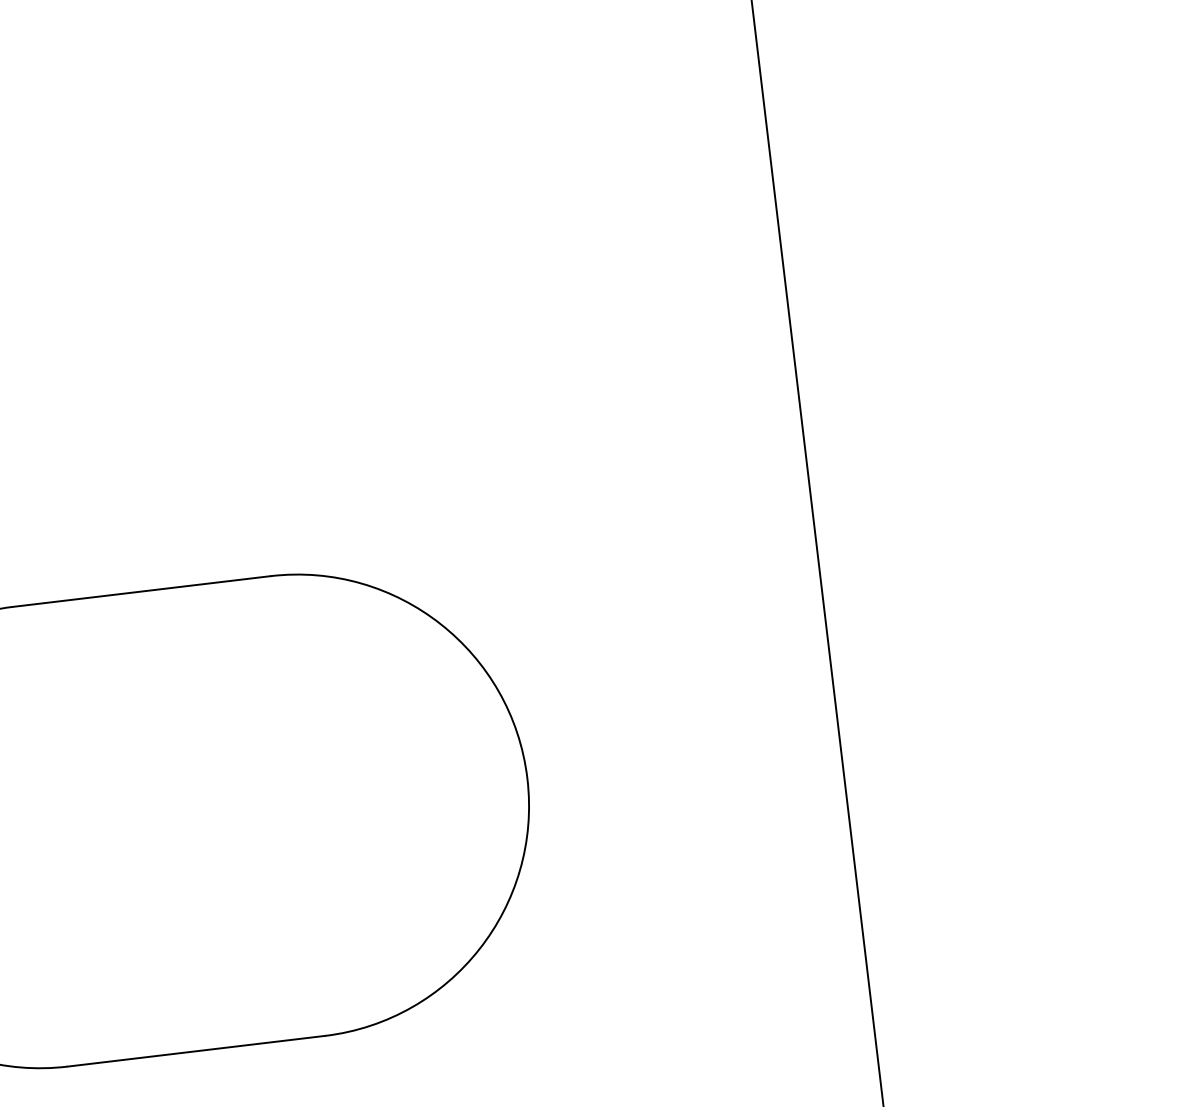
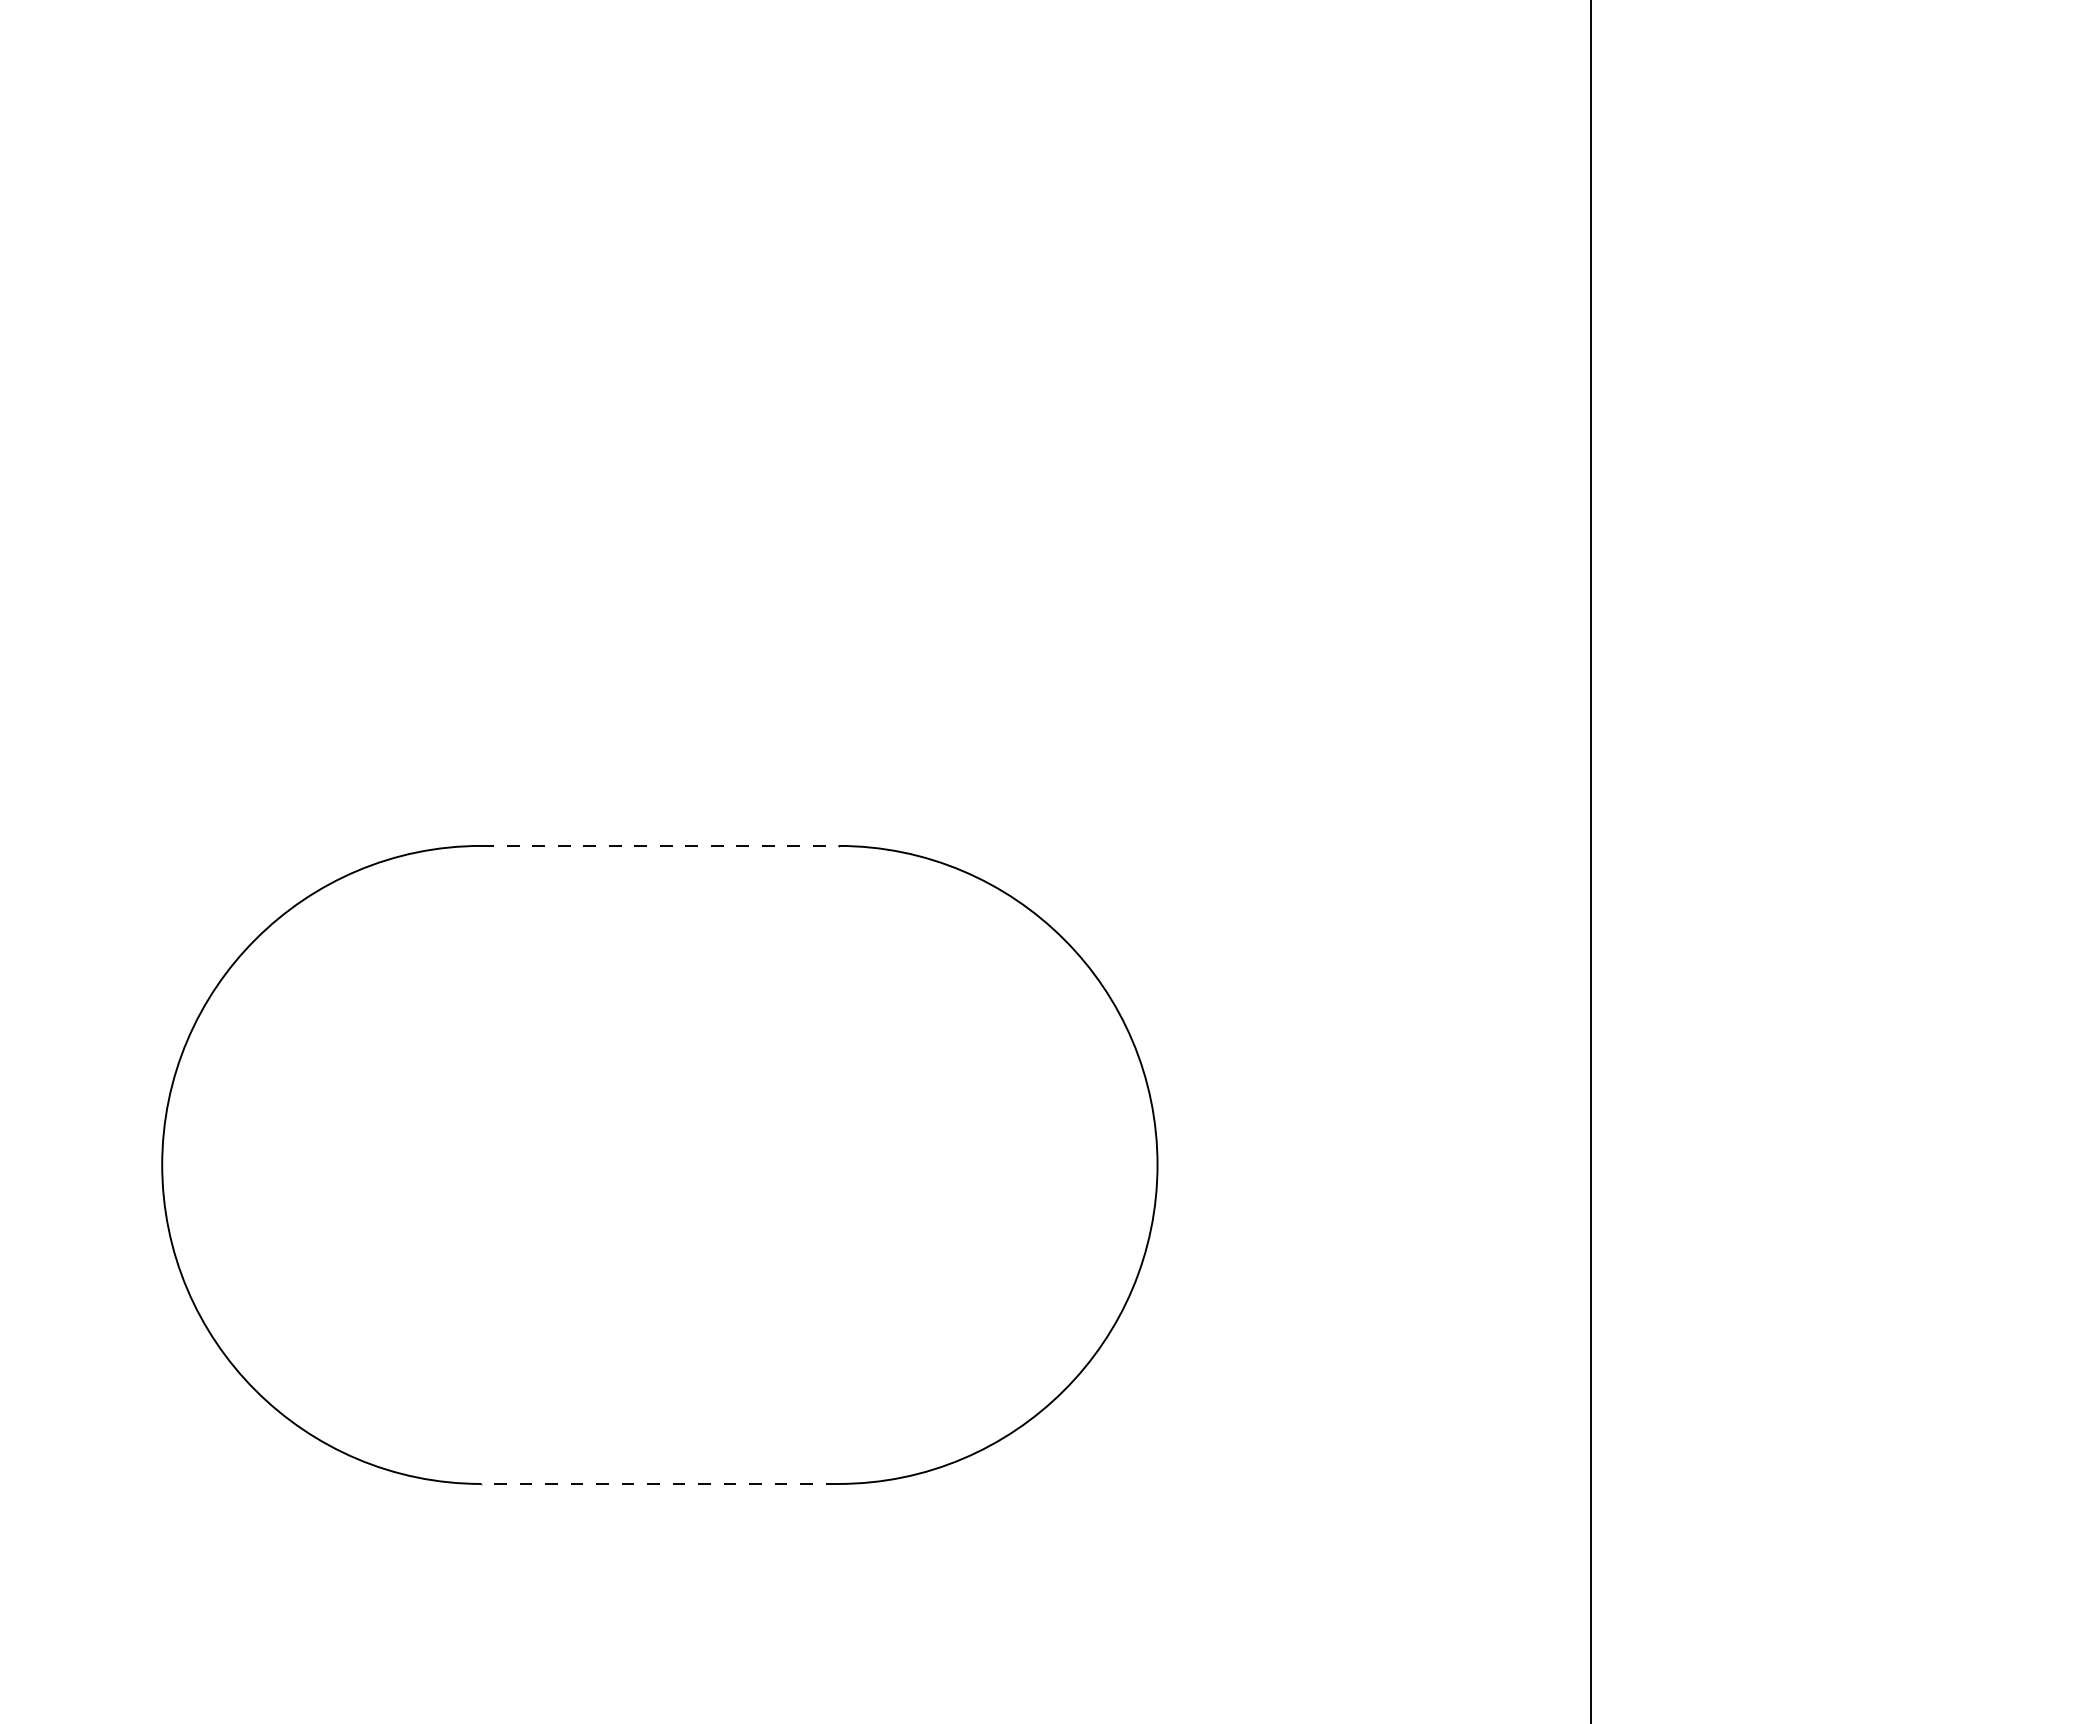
line: (141, 591) -> (659, 845), solid -> dashed
line: (195, 1050) -> (659, 1483), solid -> dashed

